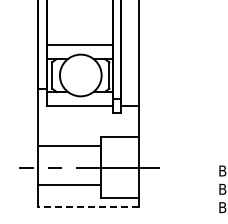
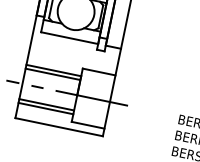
line: (68, 150) -> (52, 74), added
line: (69, 189) -> (45, 108), added
line: (88, 207) -> (59, 127), dashed -> solid

